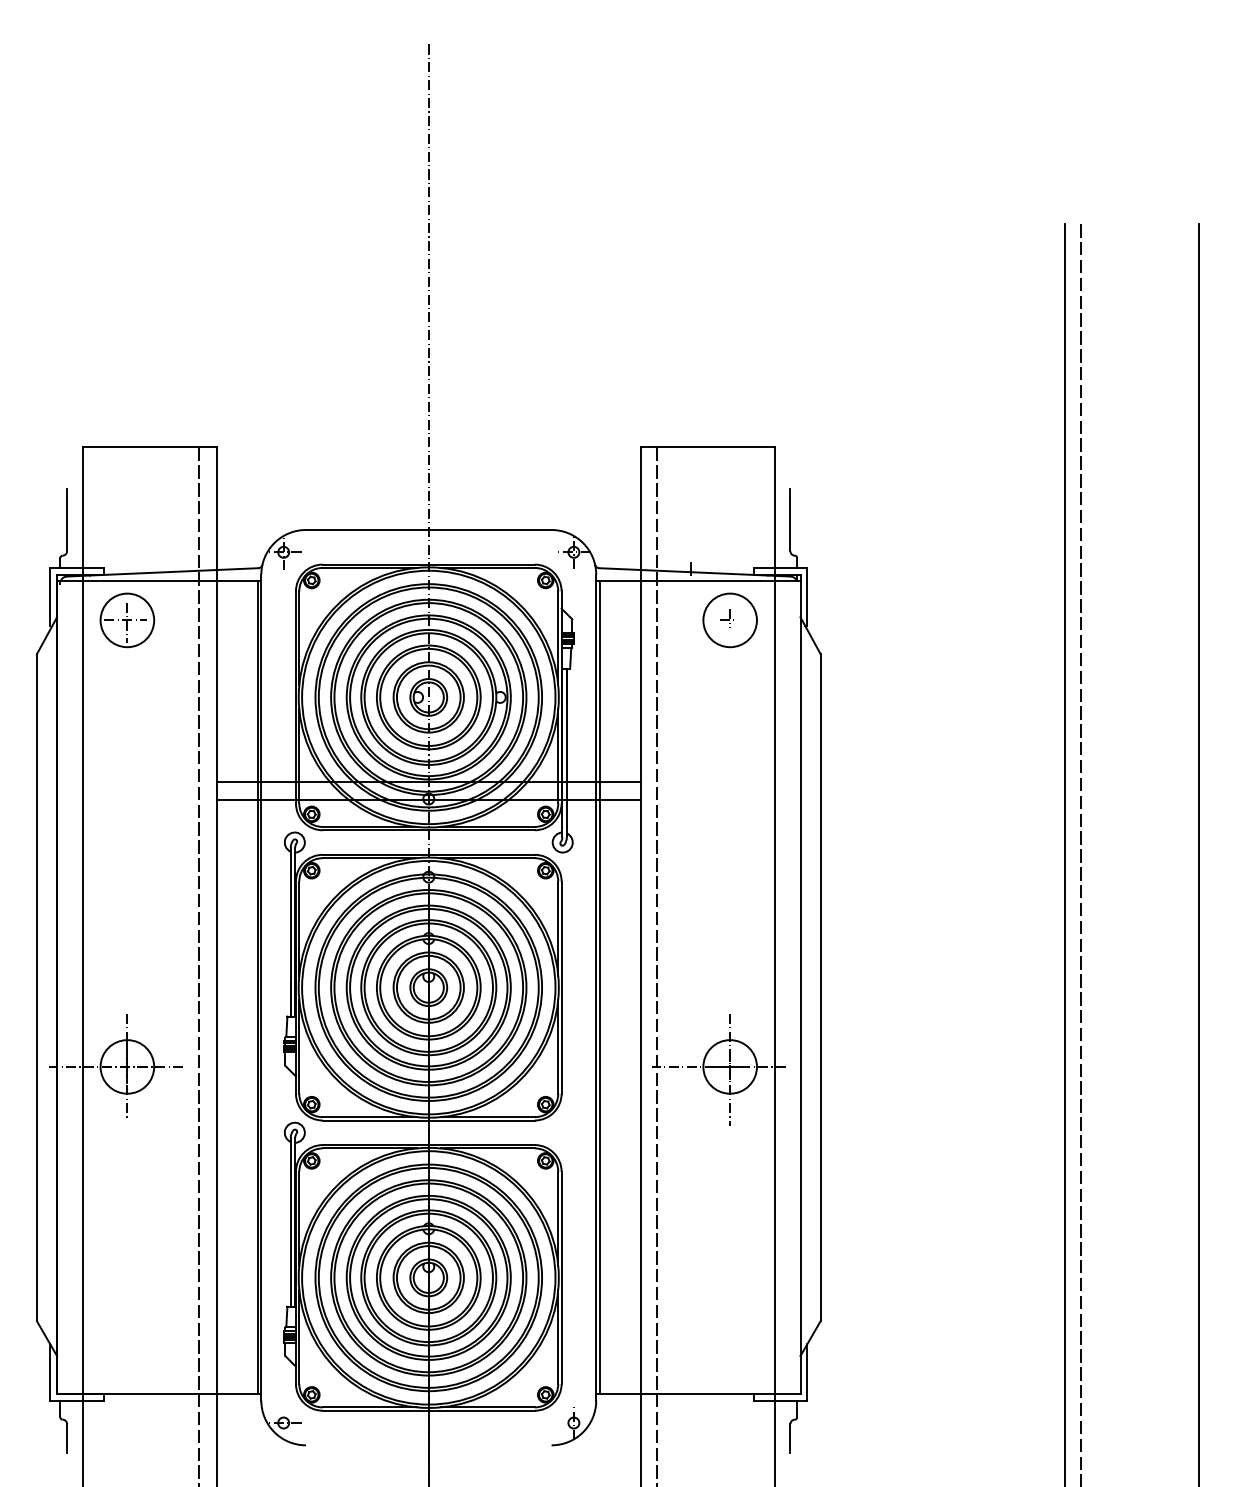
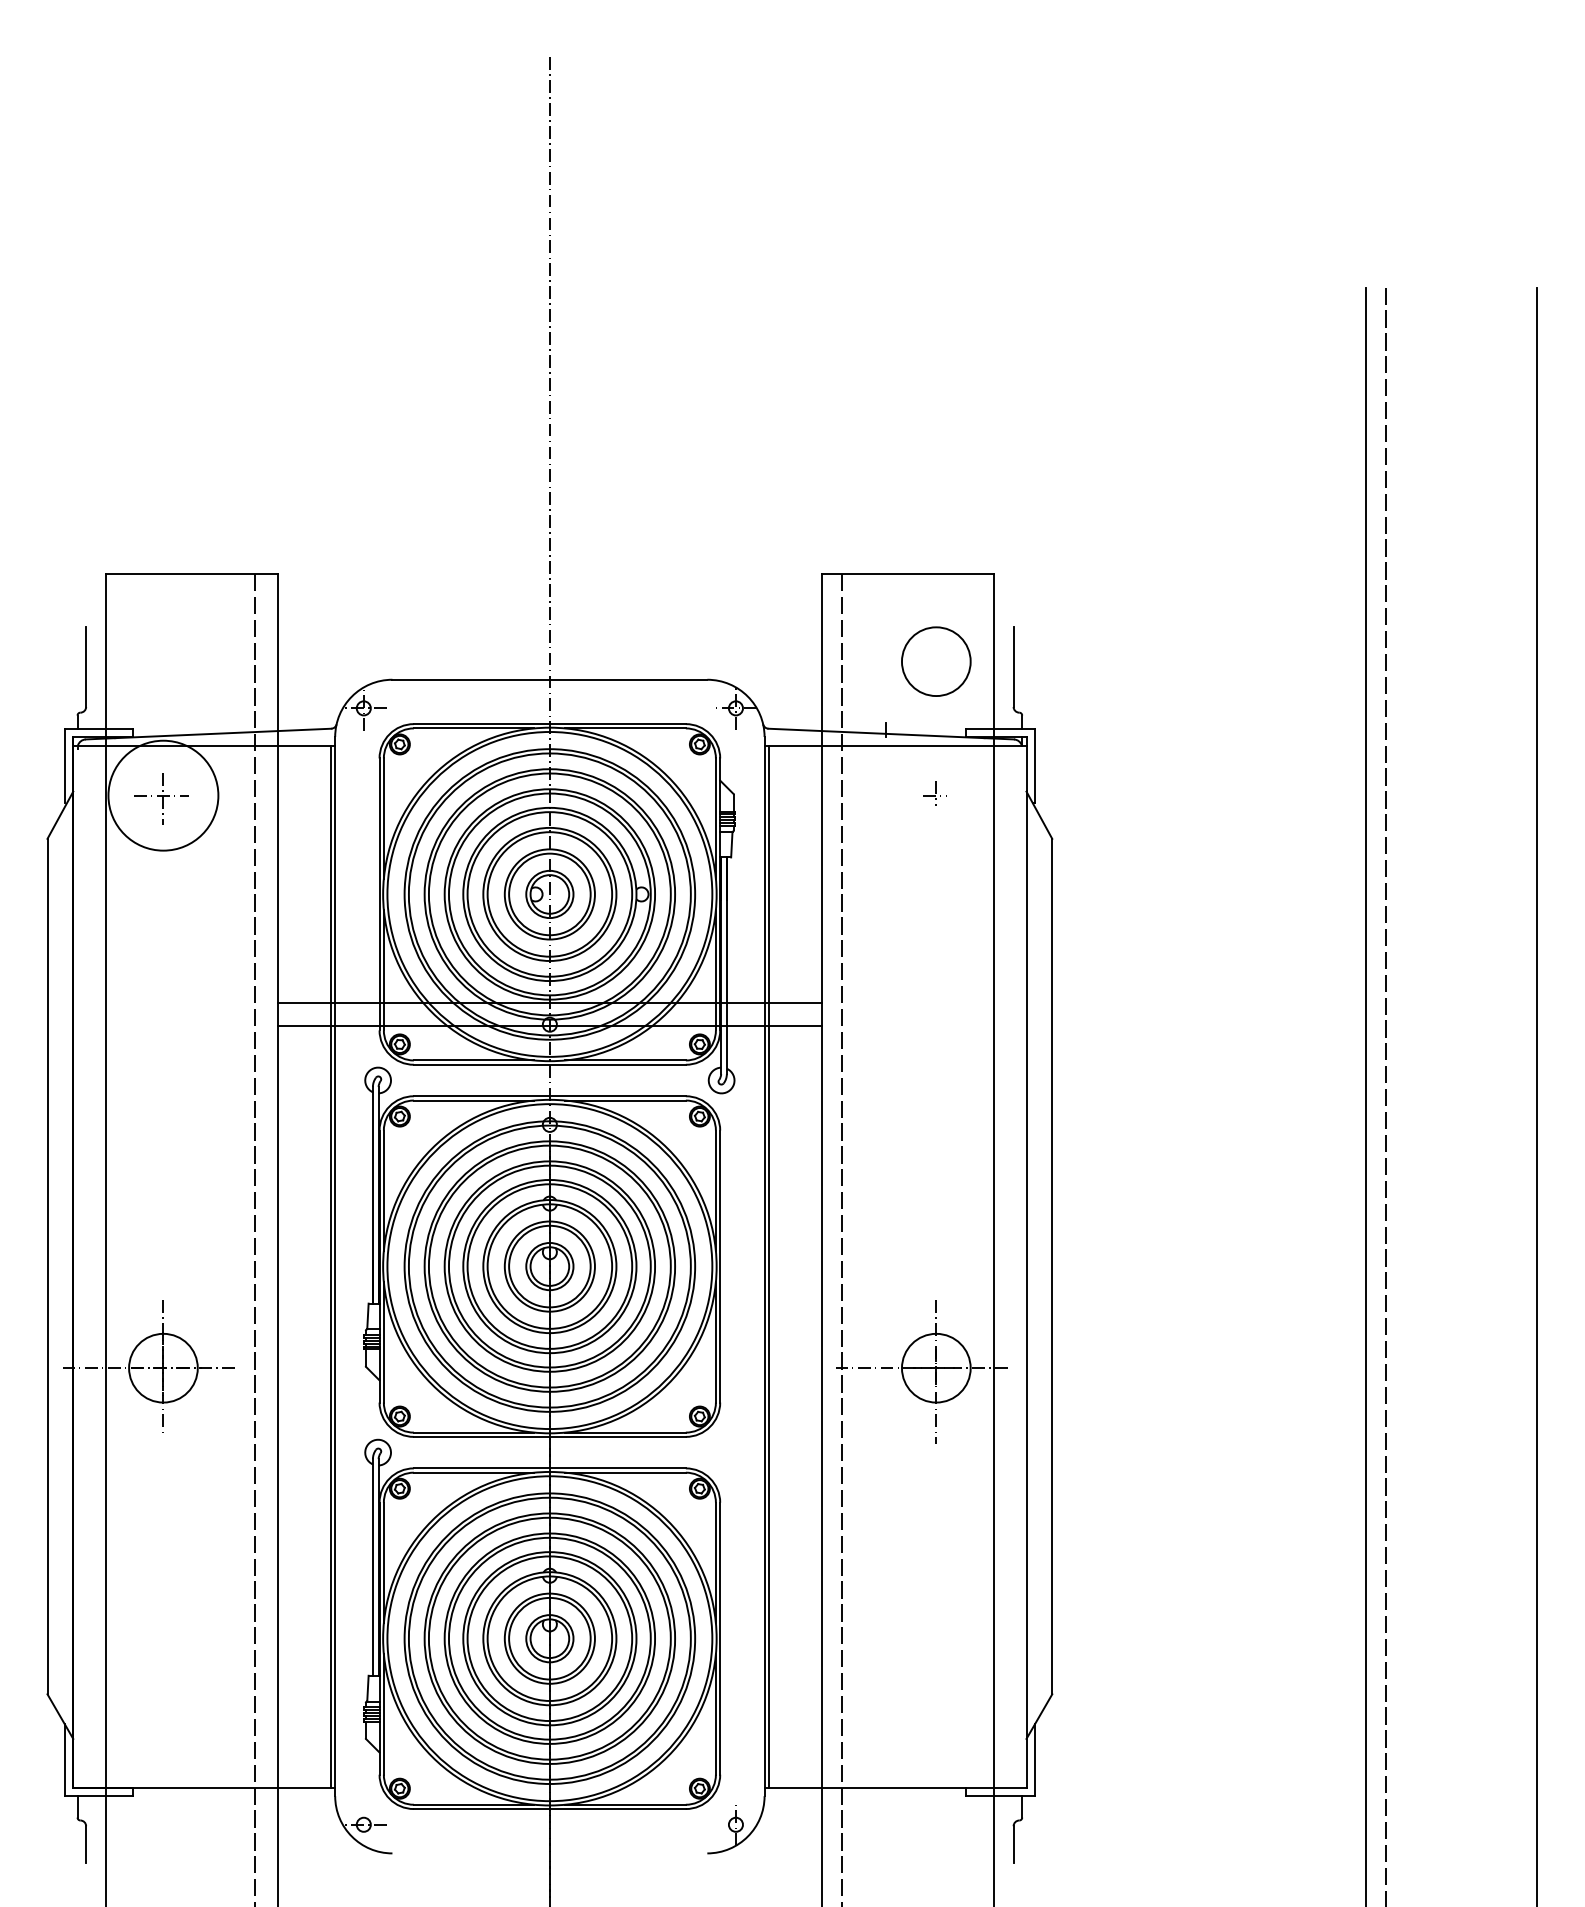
circle: (127, 620) -> (163, 795), size x1.6
circle: (730, 620) -> (936, 661), moved

